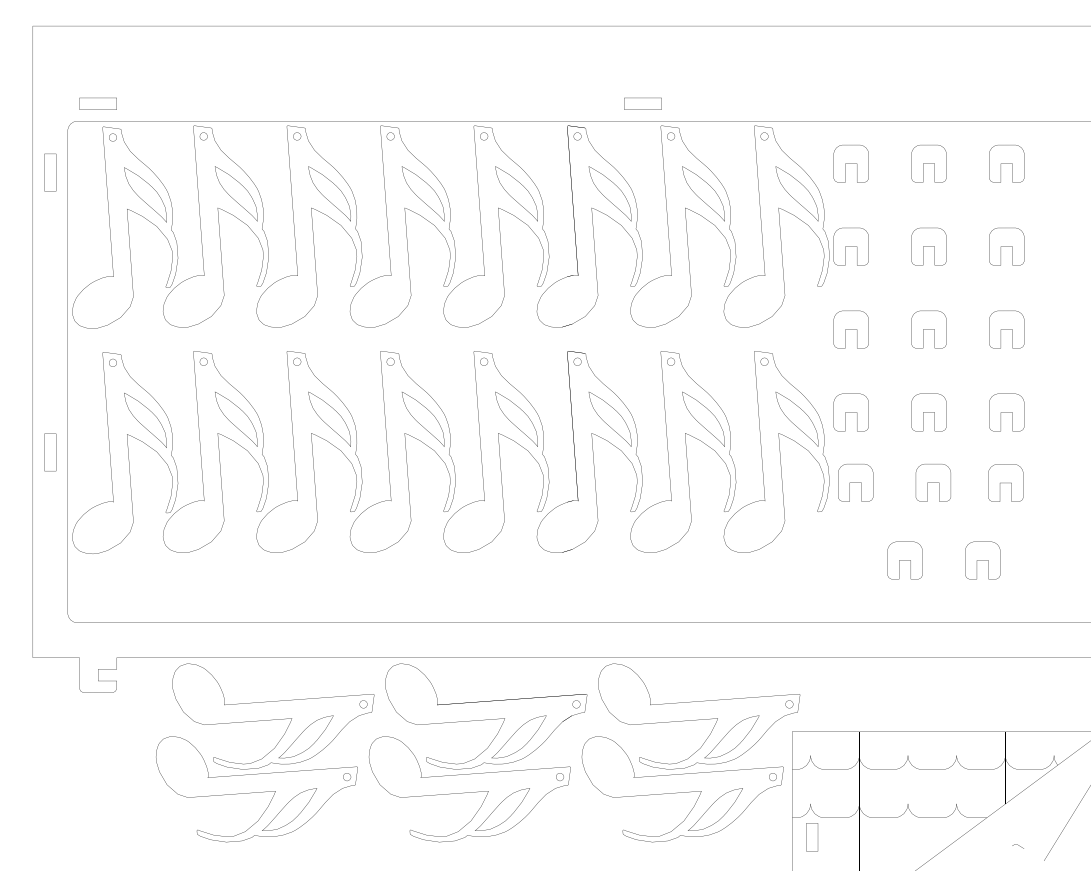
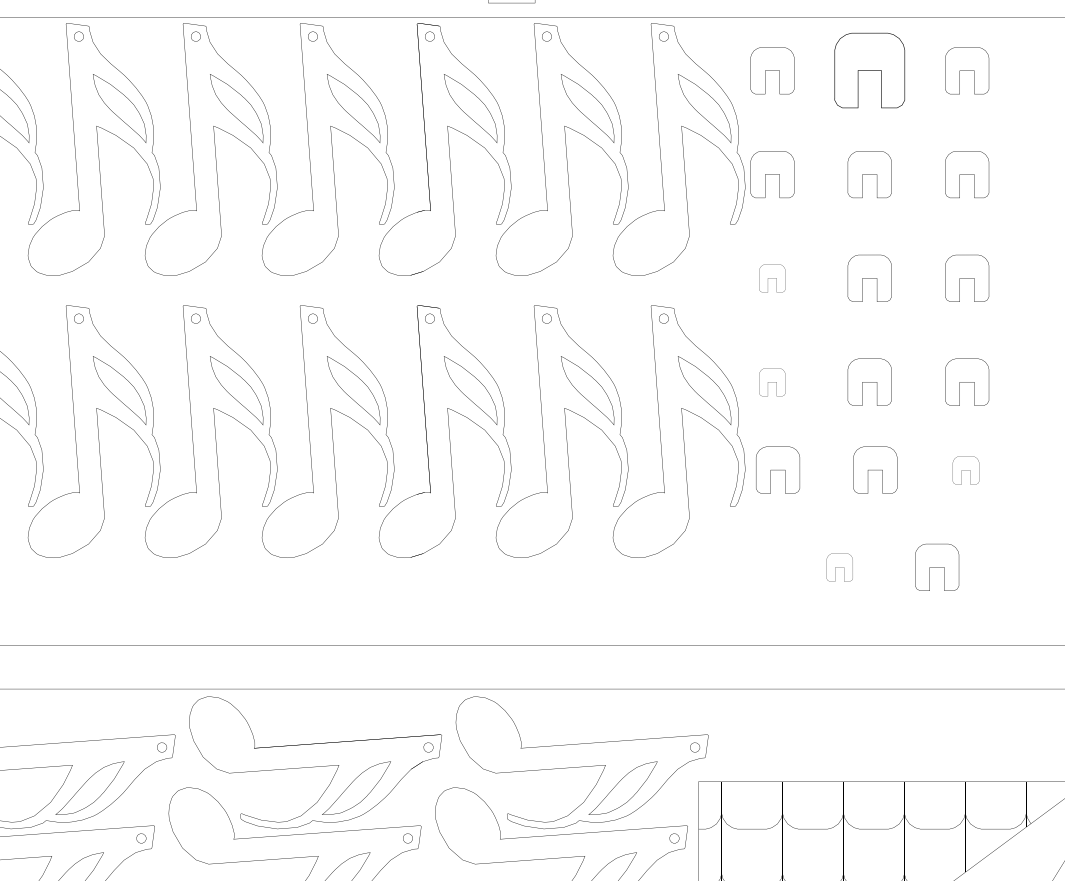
part: (928, 163) -> (869, 70), size x1.6
part: (850, 329) -> (771, 278), size x0.6
part: (850, 412) -> (771, 382), size x0.6
part: (1005, 482) -> (965, 469), size x0.6
part: (904, 560) -> (839, 567), size x0.6

